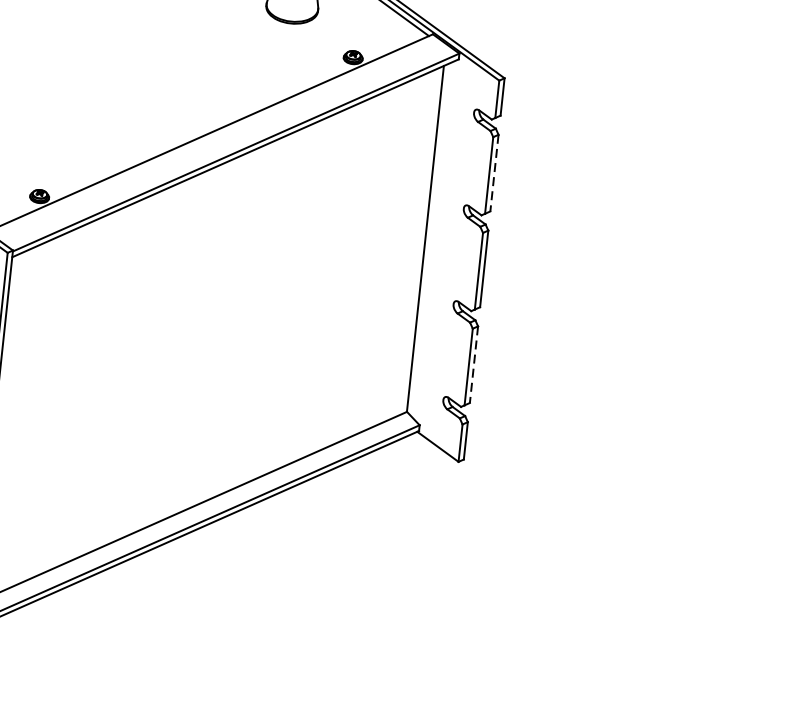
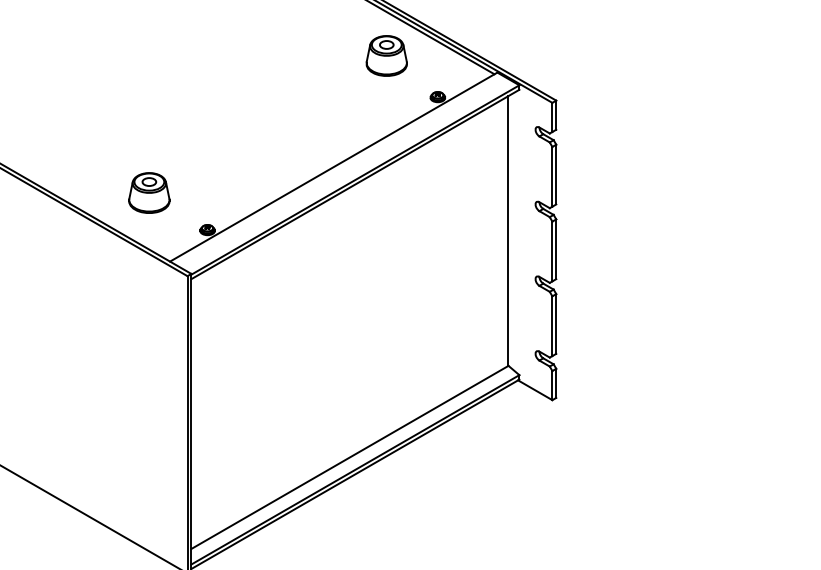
line: (494, 173) -> (556, 174), dashed -> solid
line: (474, 364) -> (556, 323), dashed -> solid

